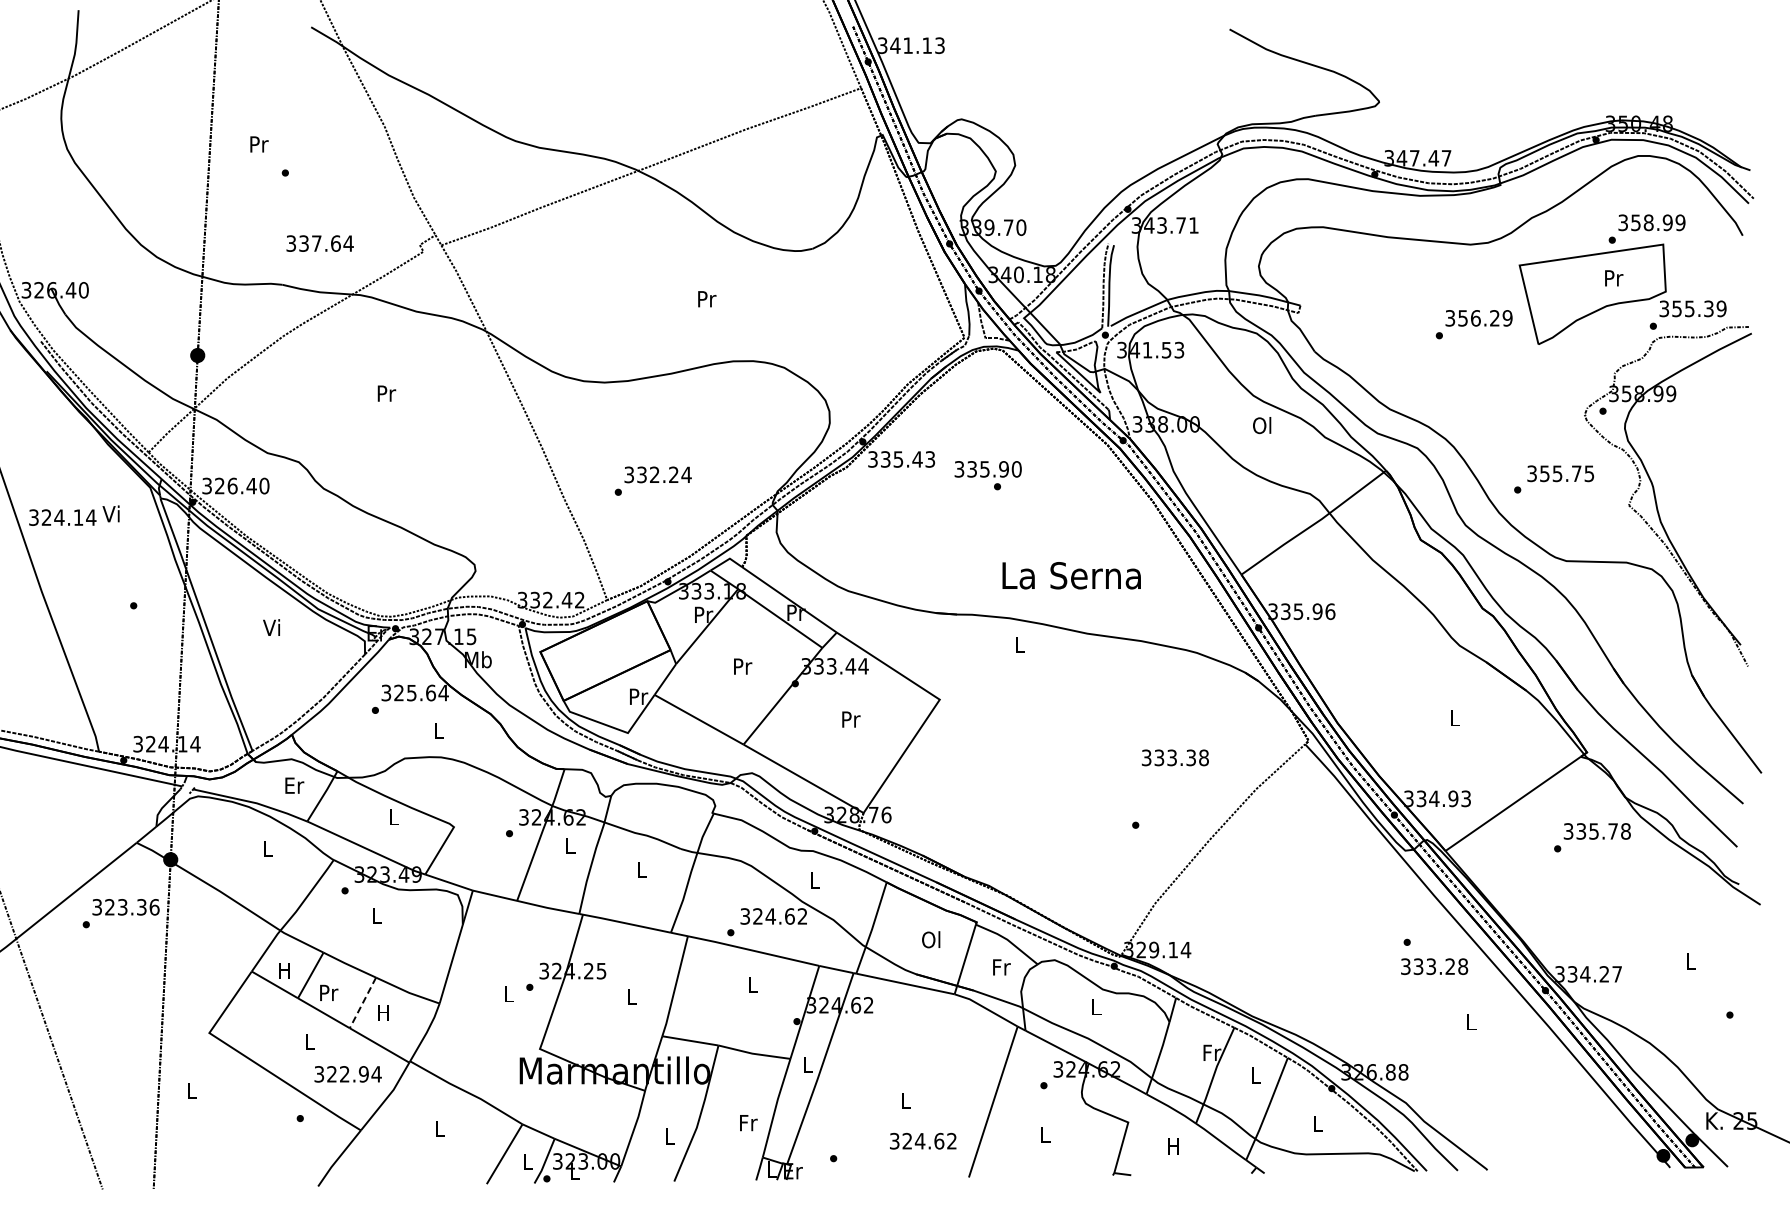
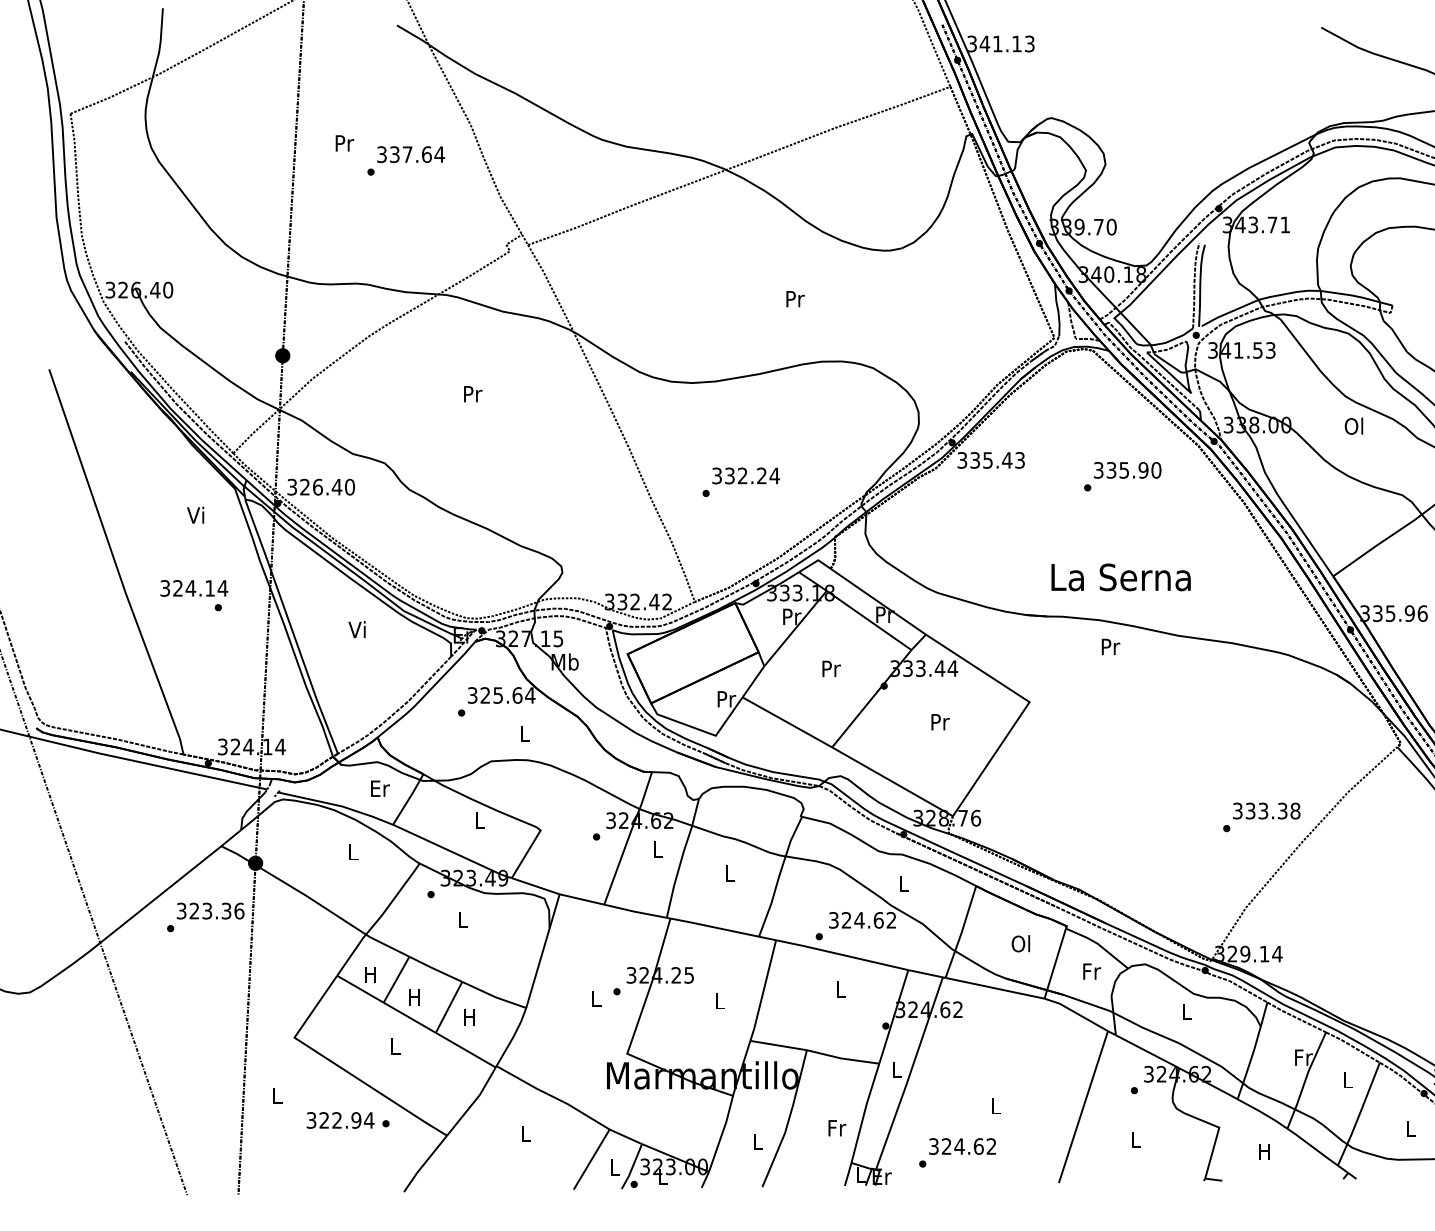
text: (319, 243) -> (410, 154), moved
text: (987, 469) -> (1126, 470), moved
text: (62, 517) -> (193, 588), moved
text: (1071, 575) -> (1120, 577), moved
text: (1020, 644) -> (1110, 646), L -> Pr
text: (1174, 757) -> (1265, 810), moved
text: (329, 992) -> (415, 996), Pr -> H
line: (362, 1002) -> (448, 1006), dashed -> solid
text: (347, 1074) -> (339, 1120), moved
text: (923, 1140) -> (962, 1145), moved

